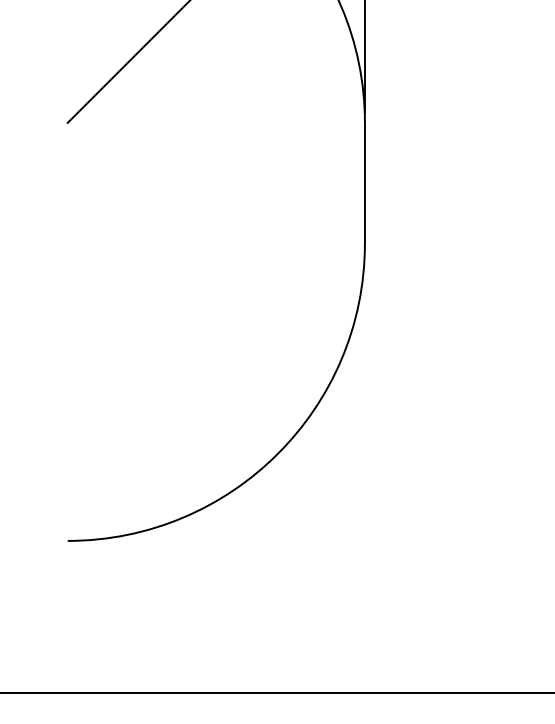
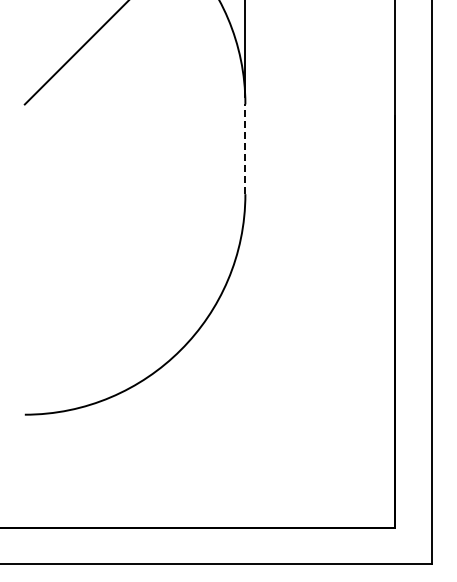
line: (365, 183) -> (245, 149), solid -> dashed

